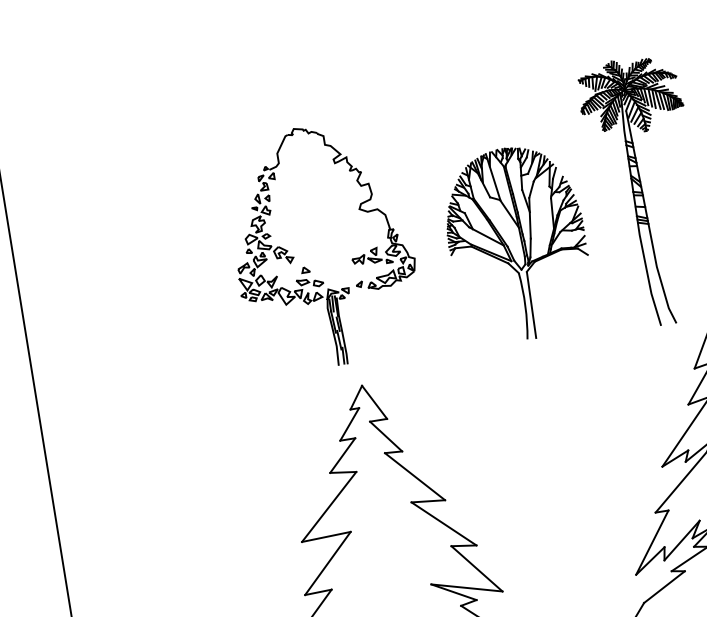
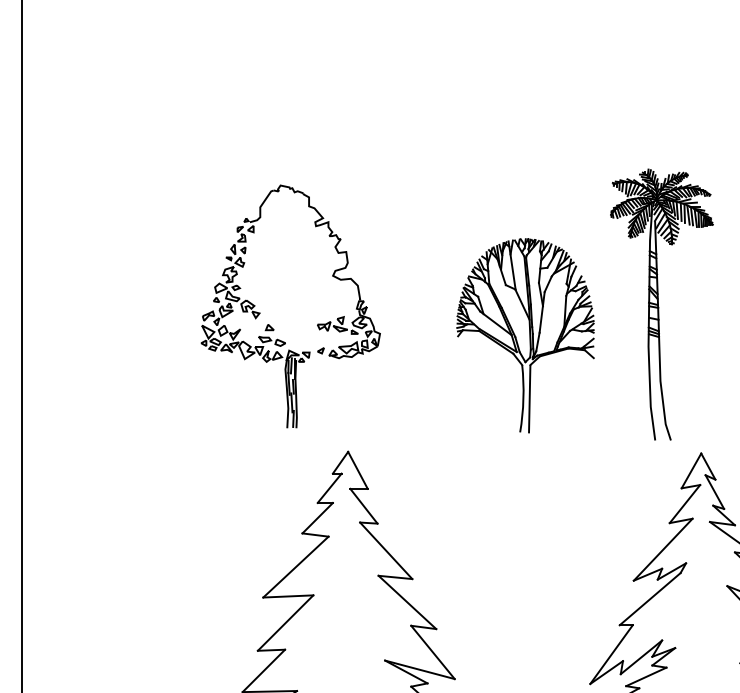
part: (306, 267) -> (270, 325), moved

